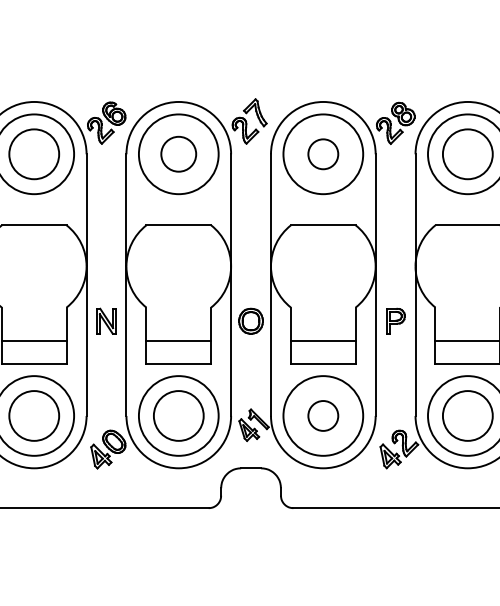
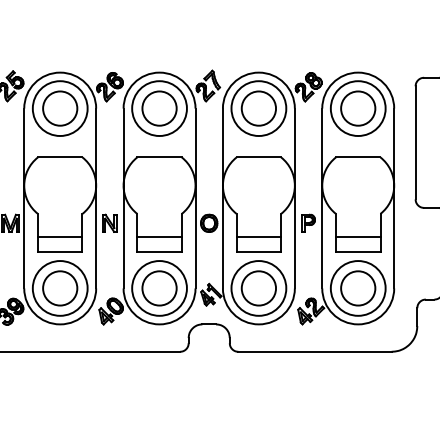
circle: (178, 154) -> (159, 108), size x1.43
circle: (322, 154) -> (258, 108), size x1.67
circle: (322, 416) -> (258, 288), size x1.67

